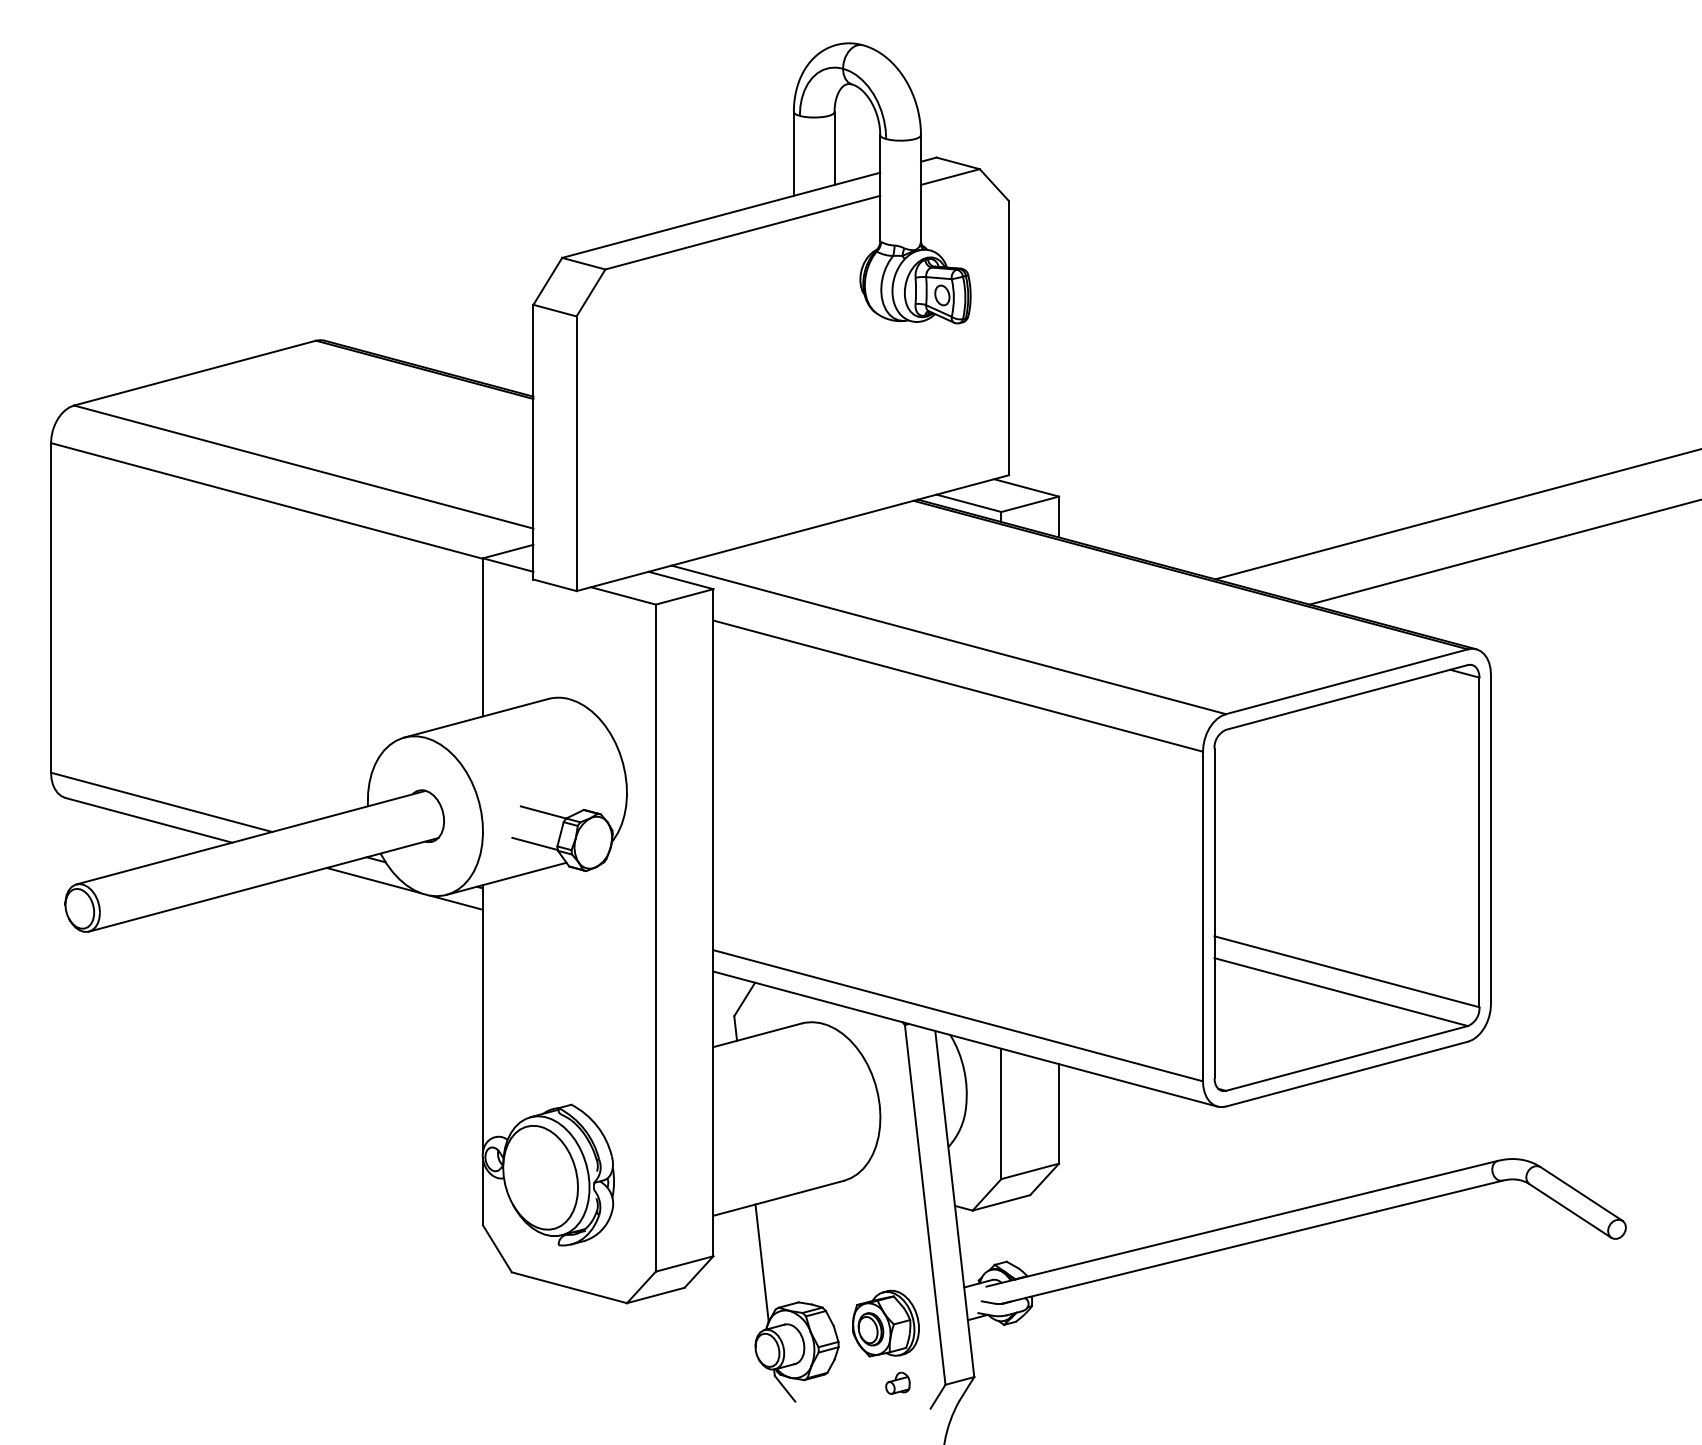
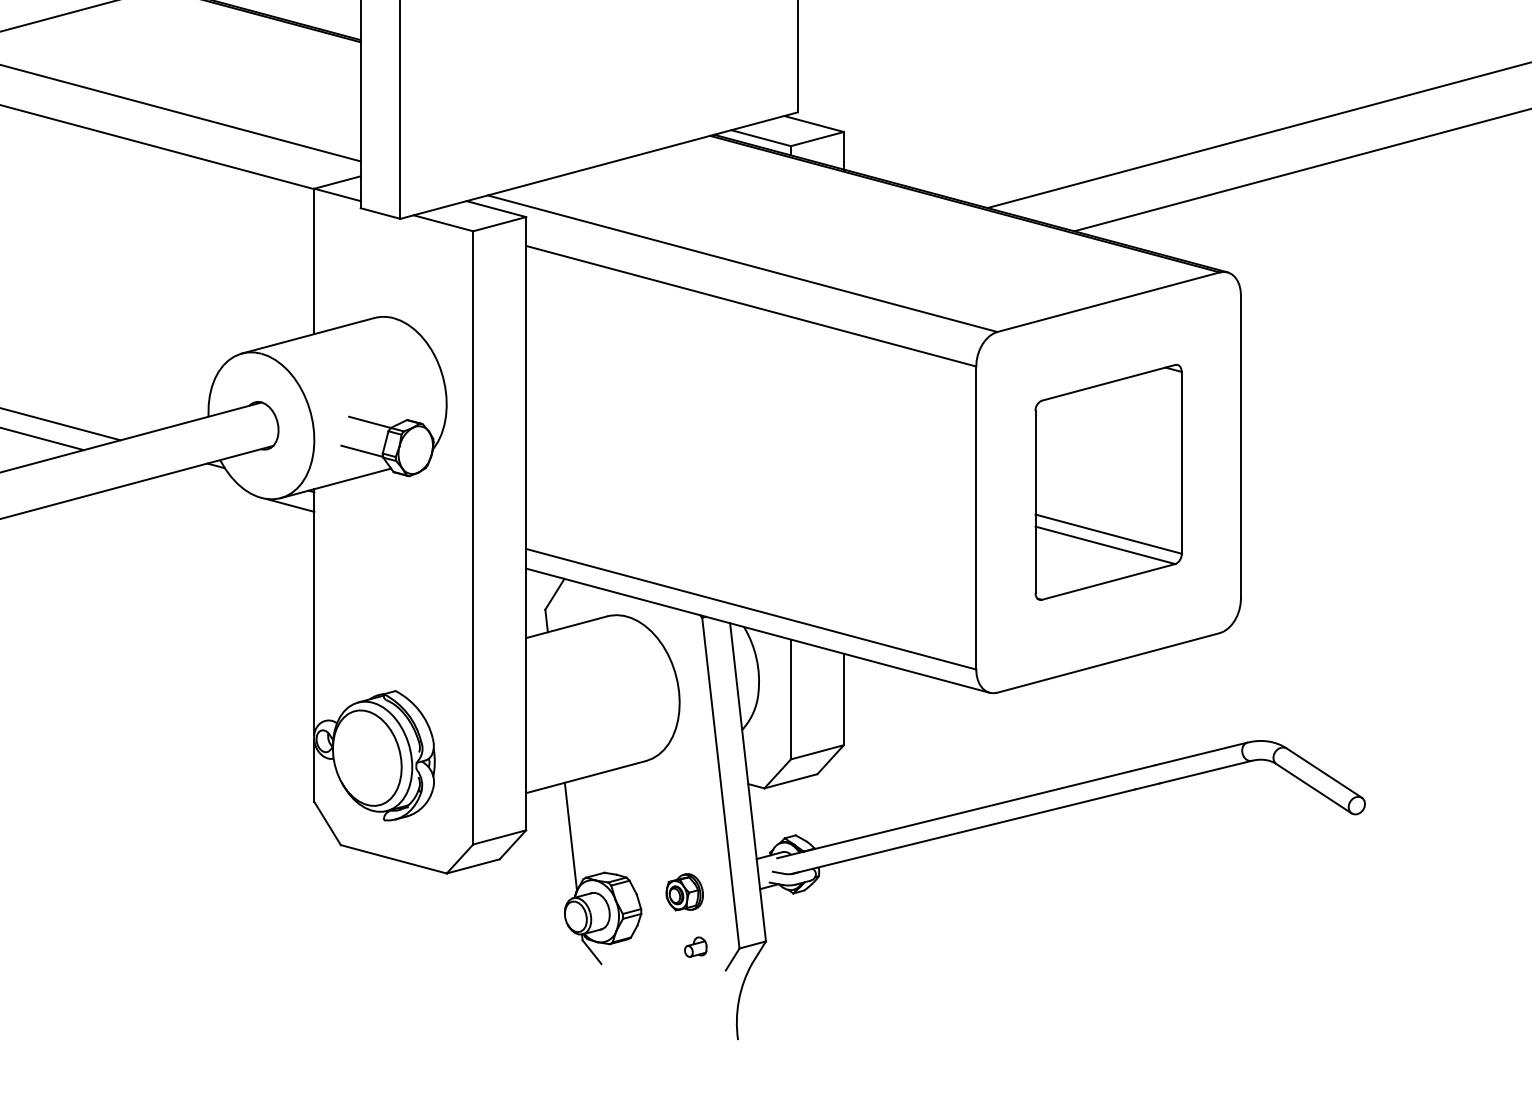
part: (1346, 877) -> (1108, 482), size x0.6
line: (373, 880) -> (213, 484), removed
part: (885, 1323) -> (684, 892), size x0.6

